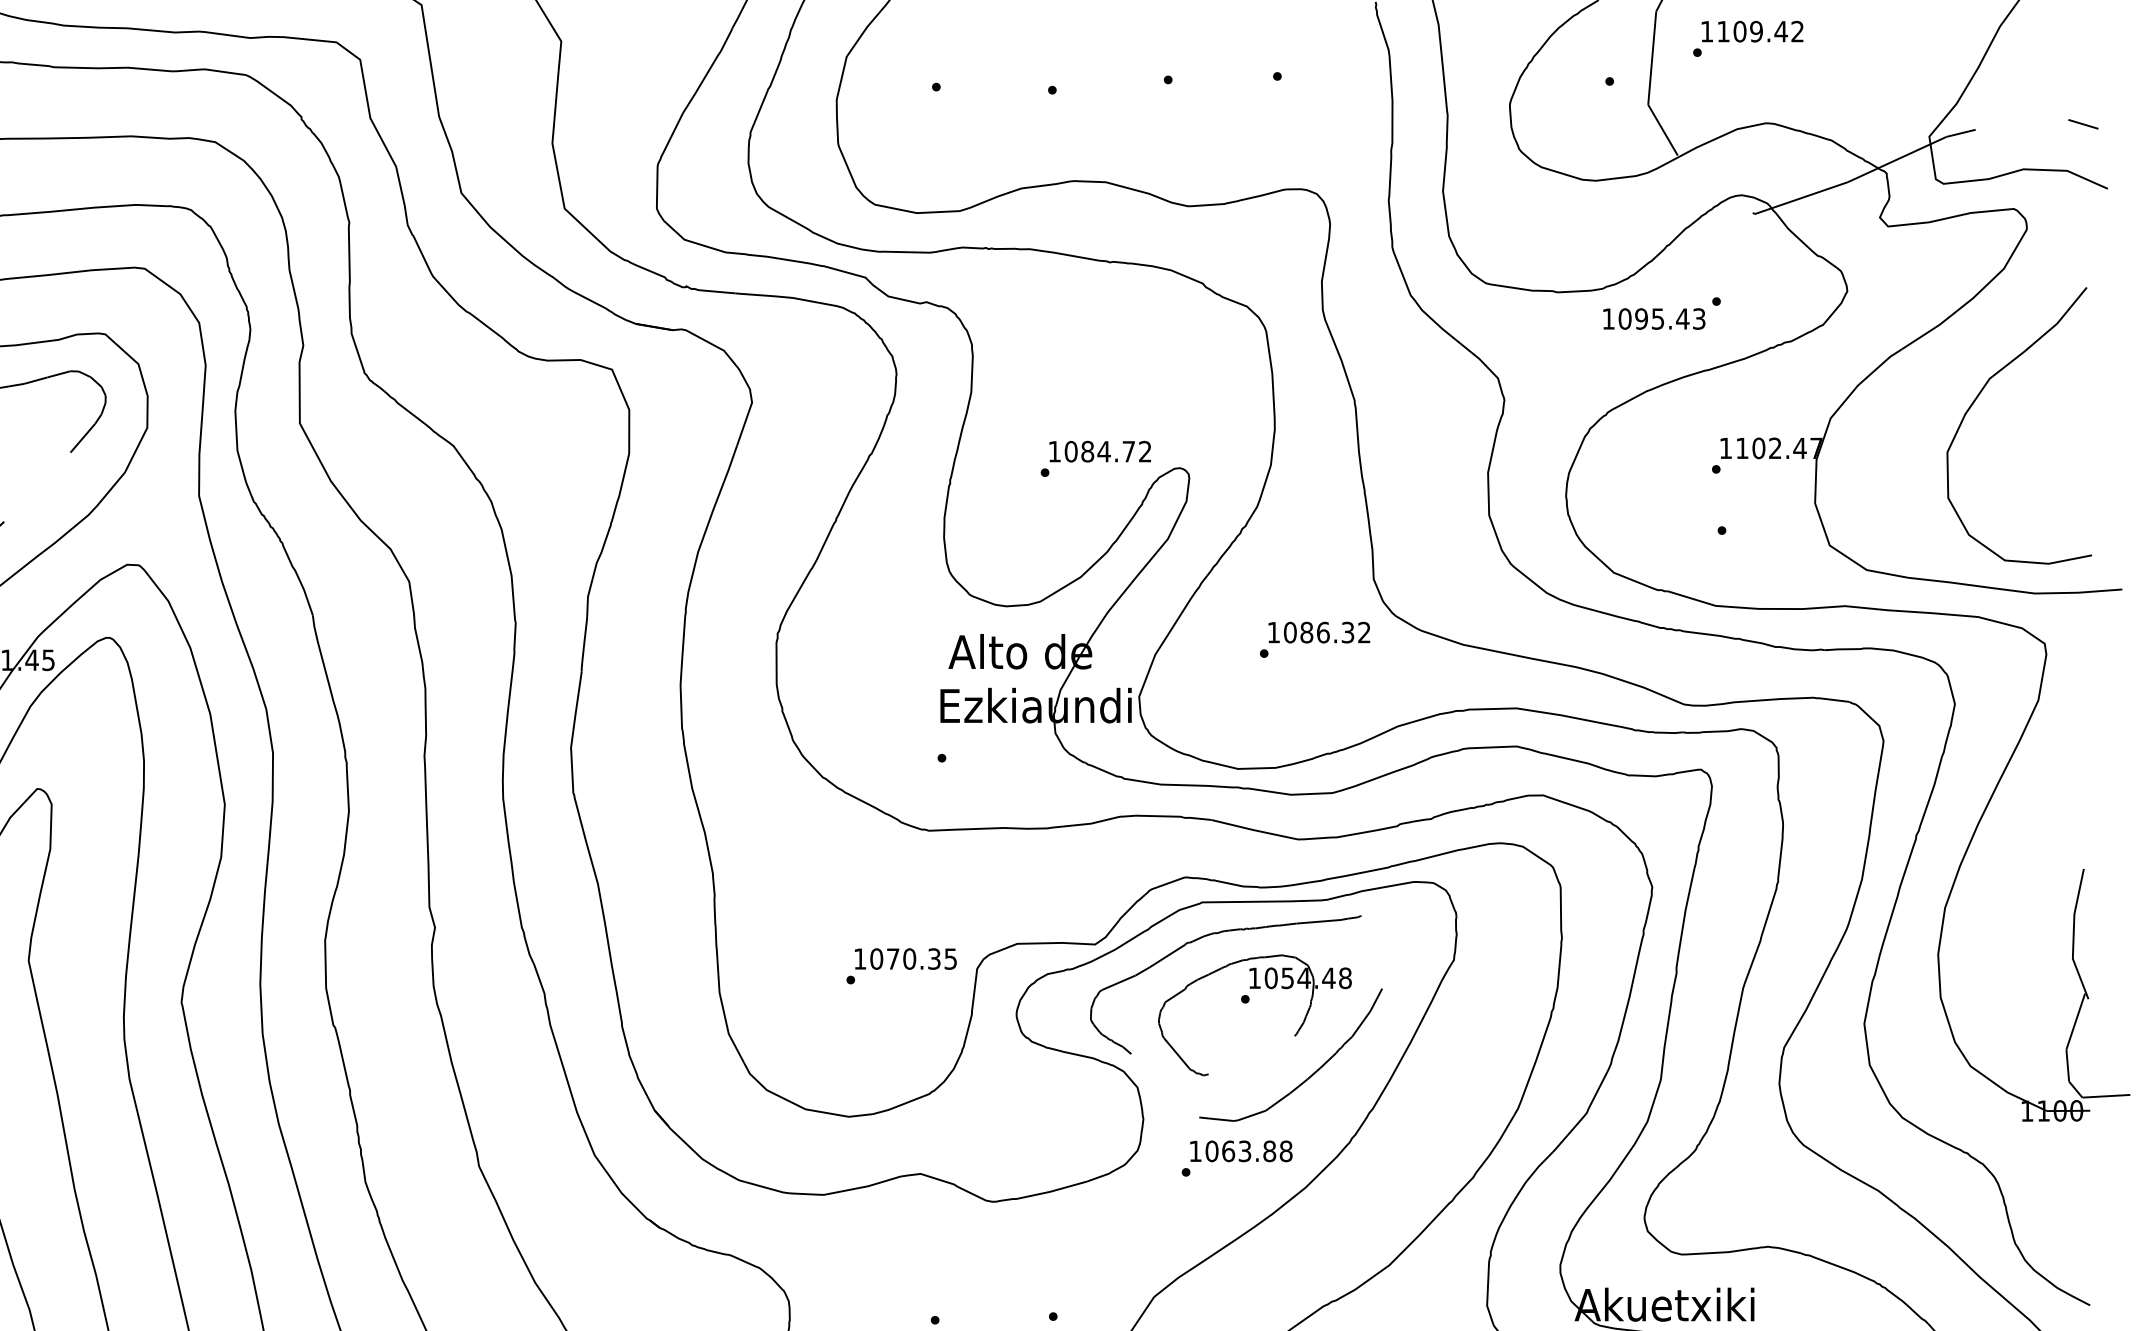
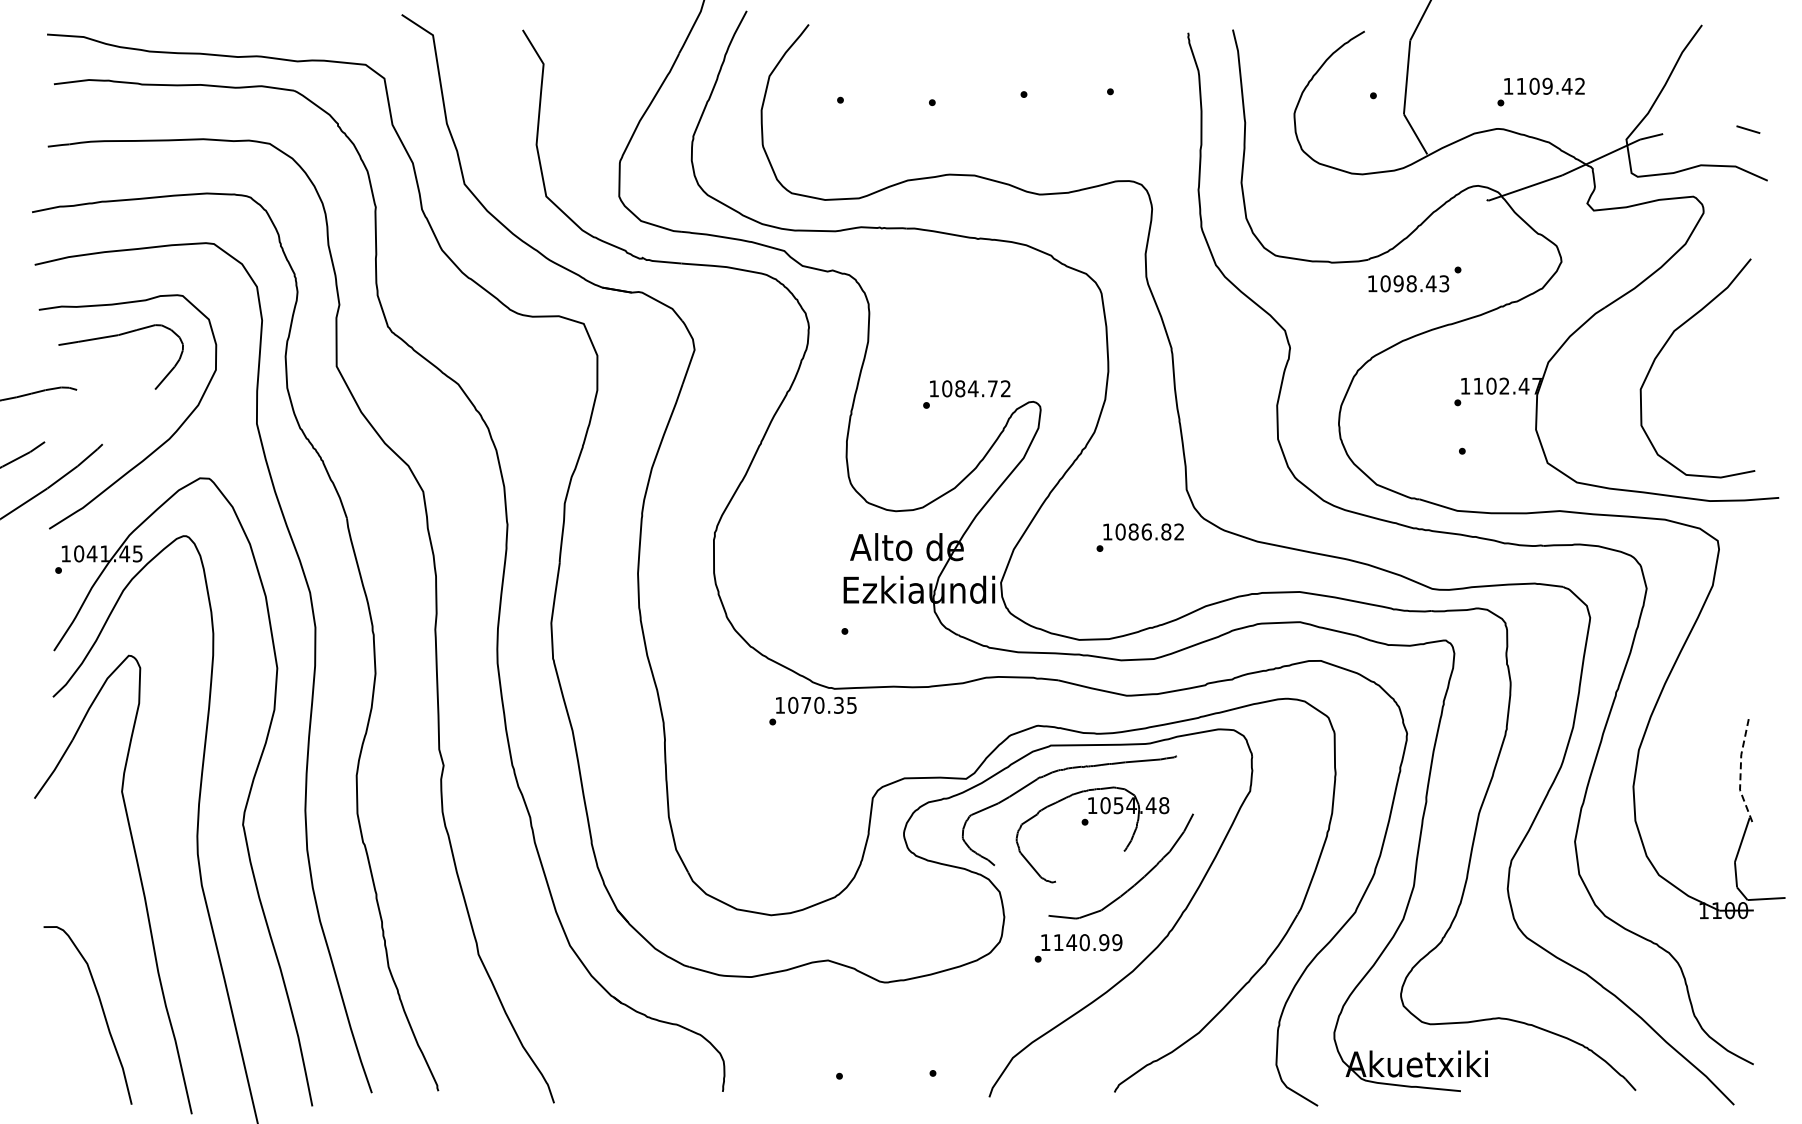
text: (1747, 38) -> (1540, 91), moved
text: (1657, 318) -> (1411, 283), 1095.43 -> 1098.43
text: (1348, 631) -> (1166, 531), 1086.32 -> 1086.82
line: (2073, 935) -> (1740, 771), solid -> dashed
text: (901, 965) -> (812, 710), moved
text: (1248, 1151) -> (1087, 942), 1063.88 -> 1140.99

